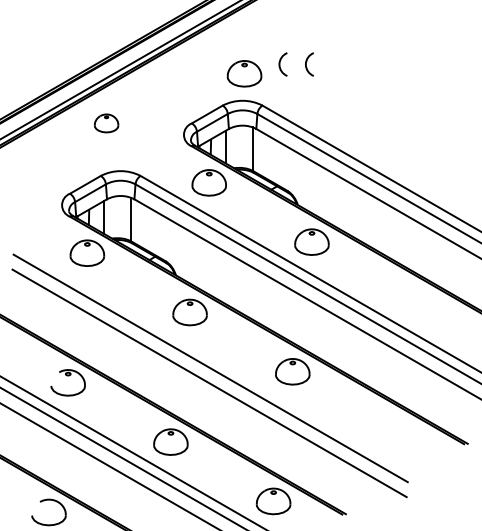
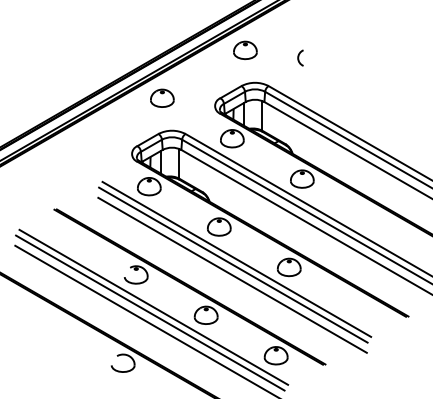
arc: (281, 63) -> (281, 57), removed
part: (244, 73) -> (245, 50), moved
part: (106, 122) -> (162, 97), size x1.43
line: (215, 358) -> (236, 258), added

